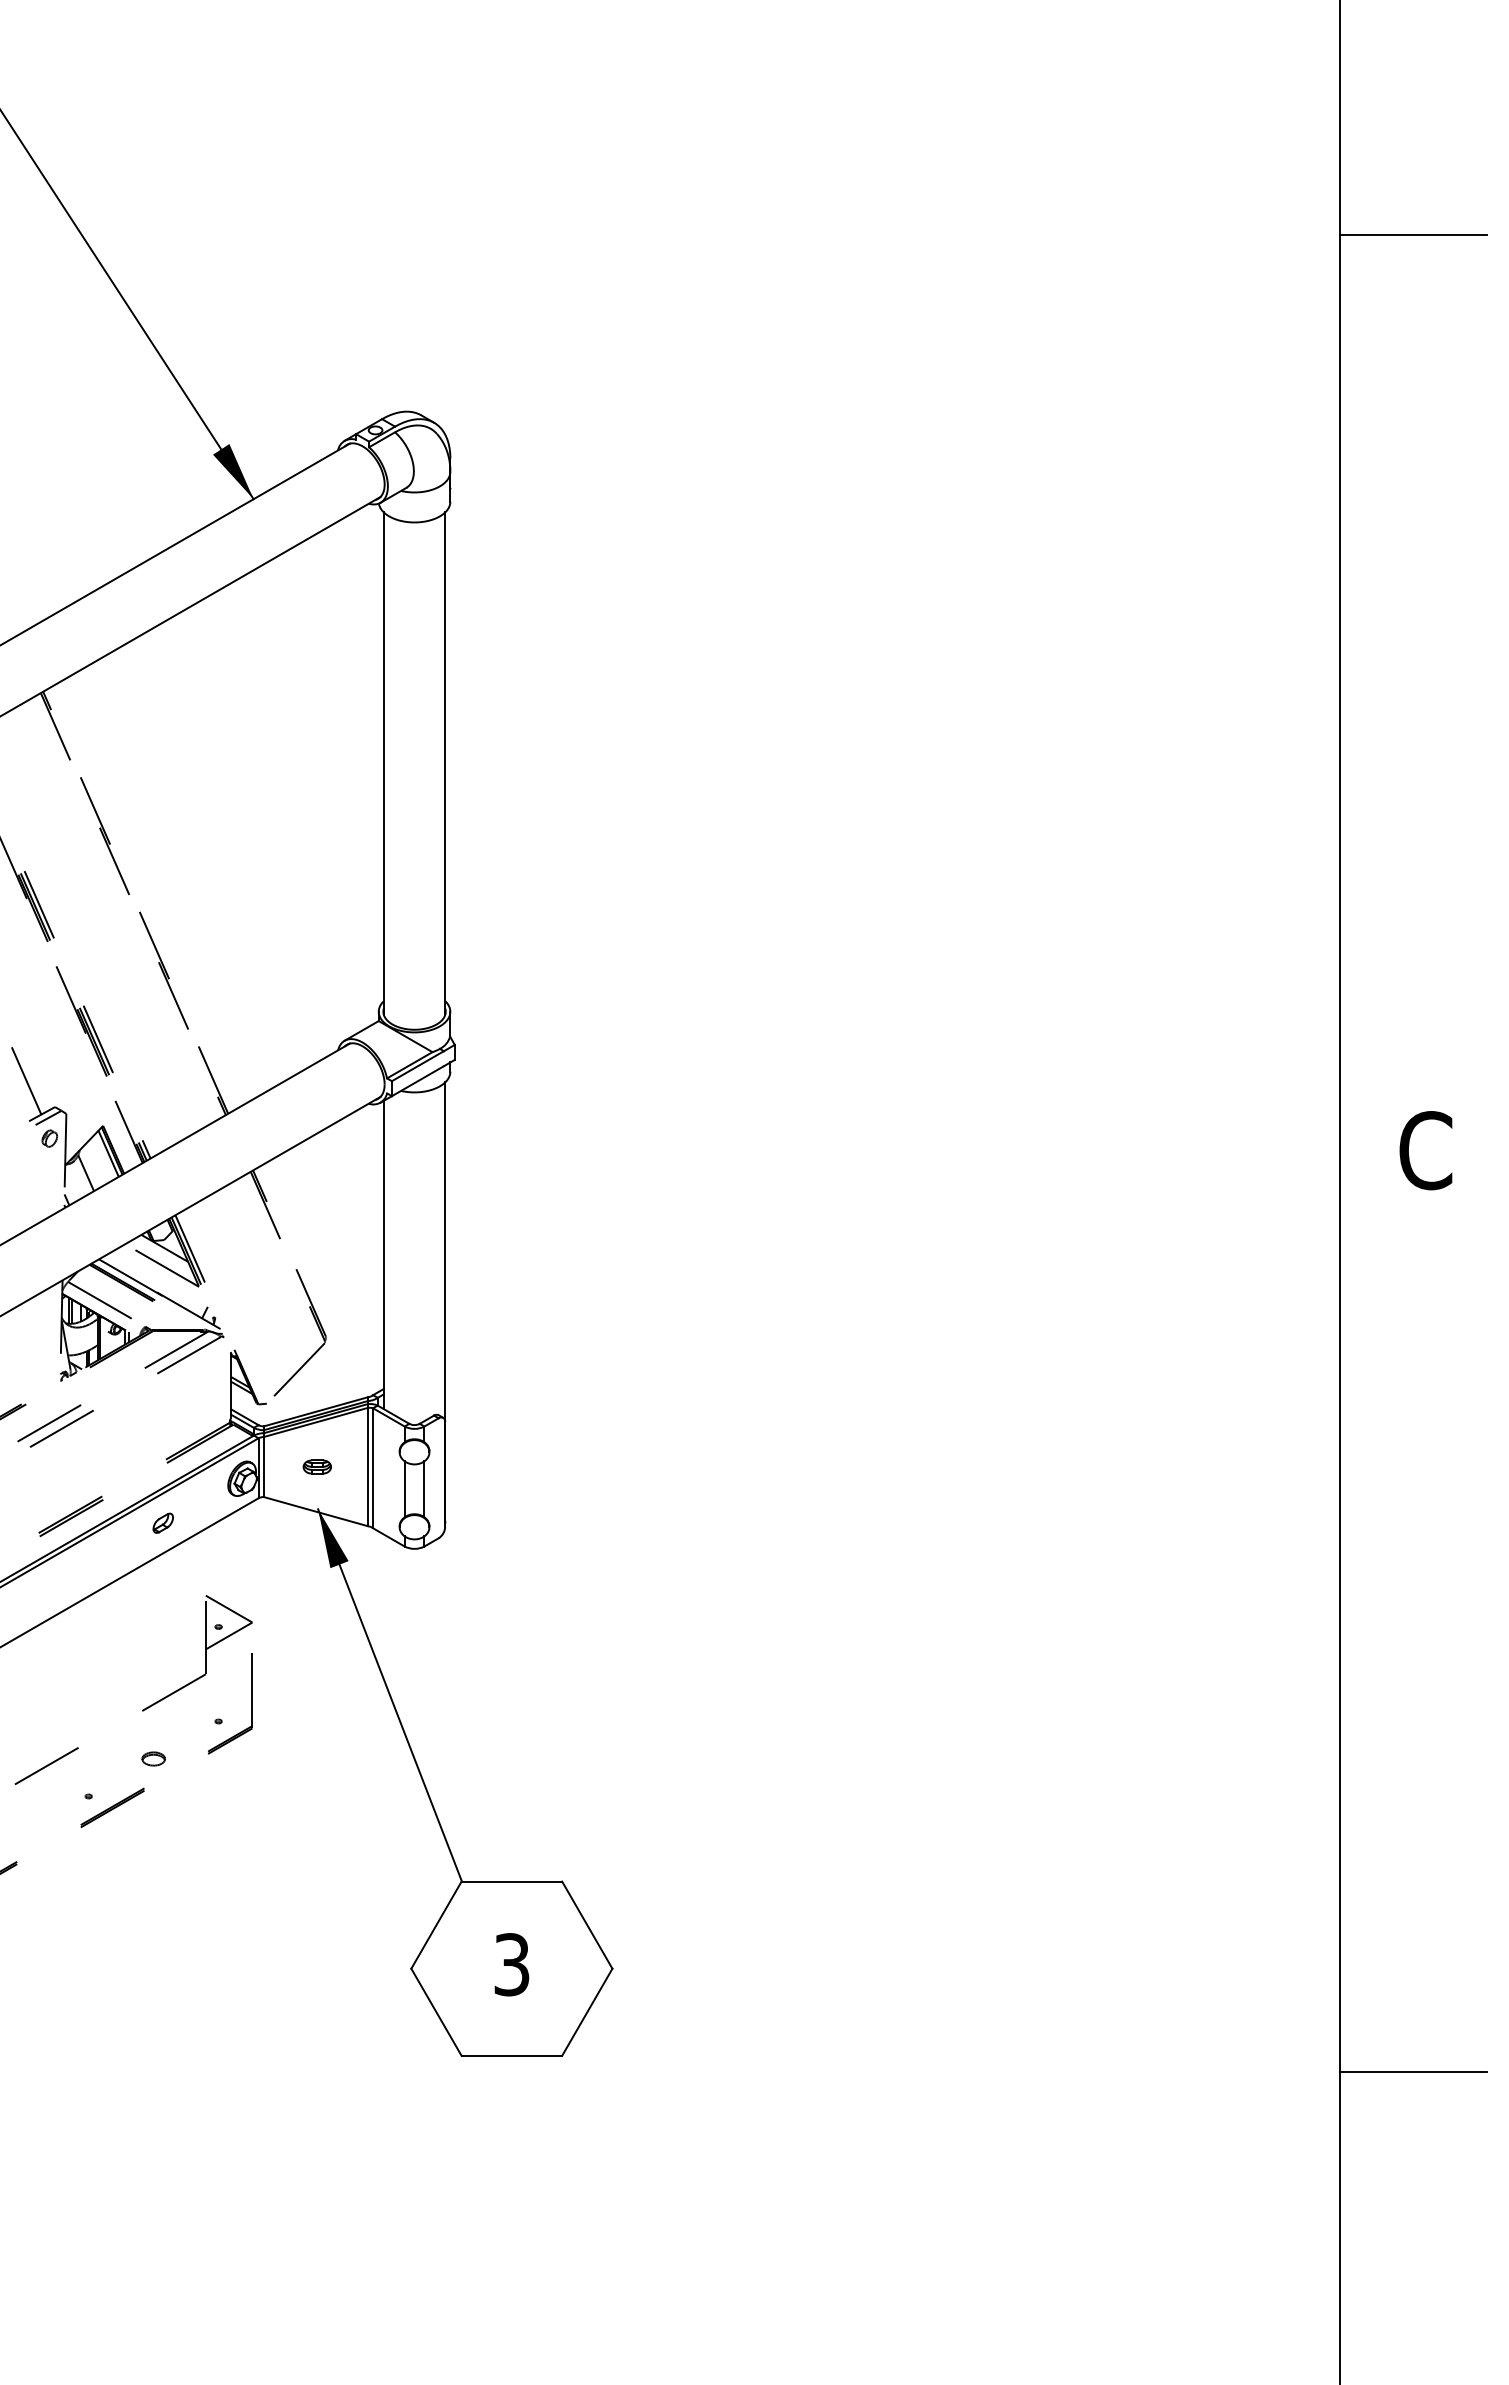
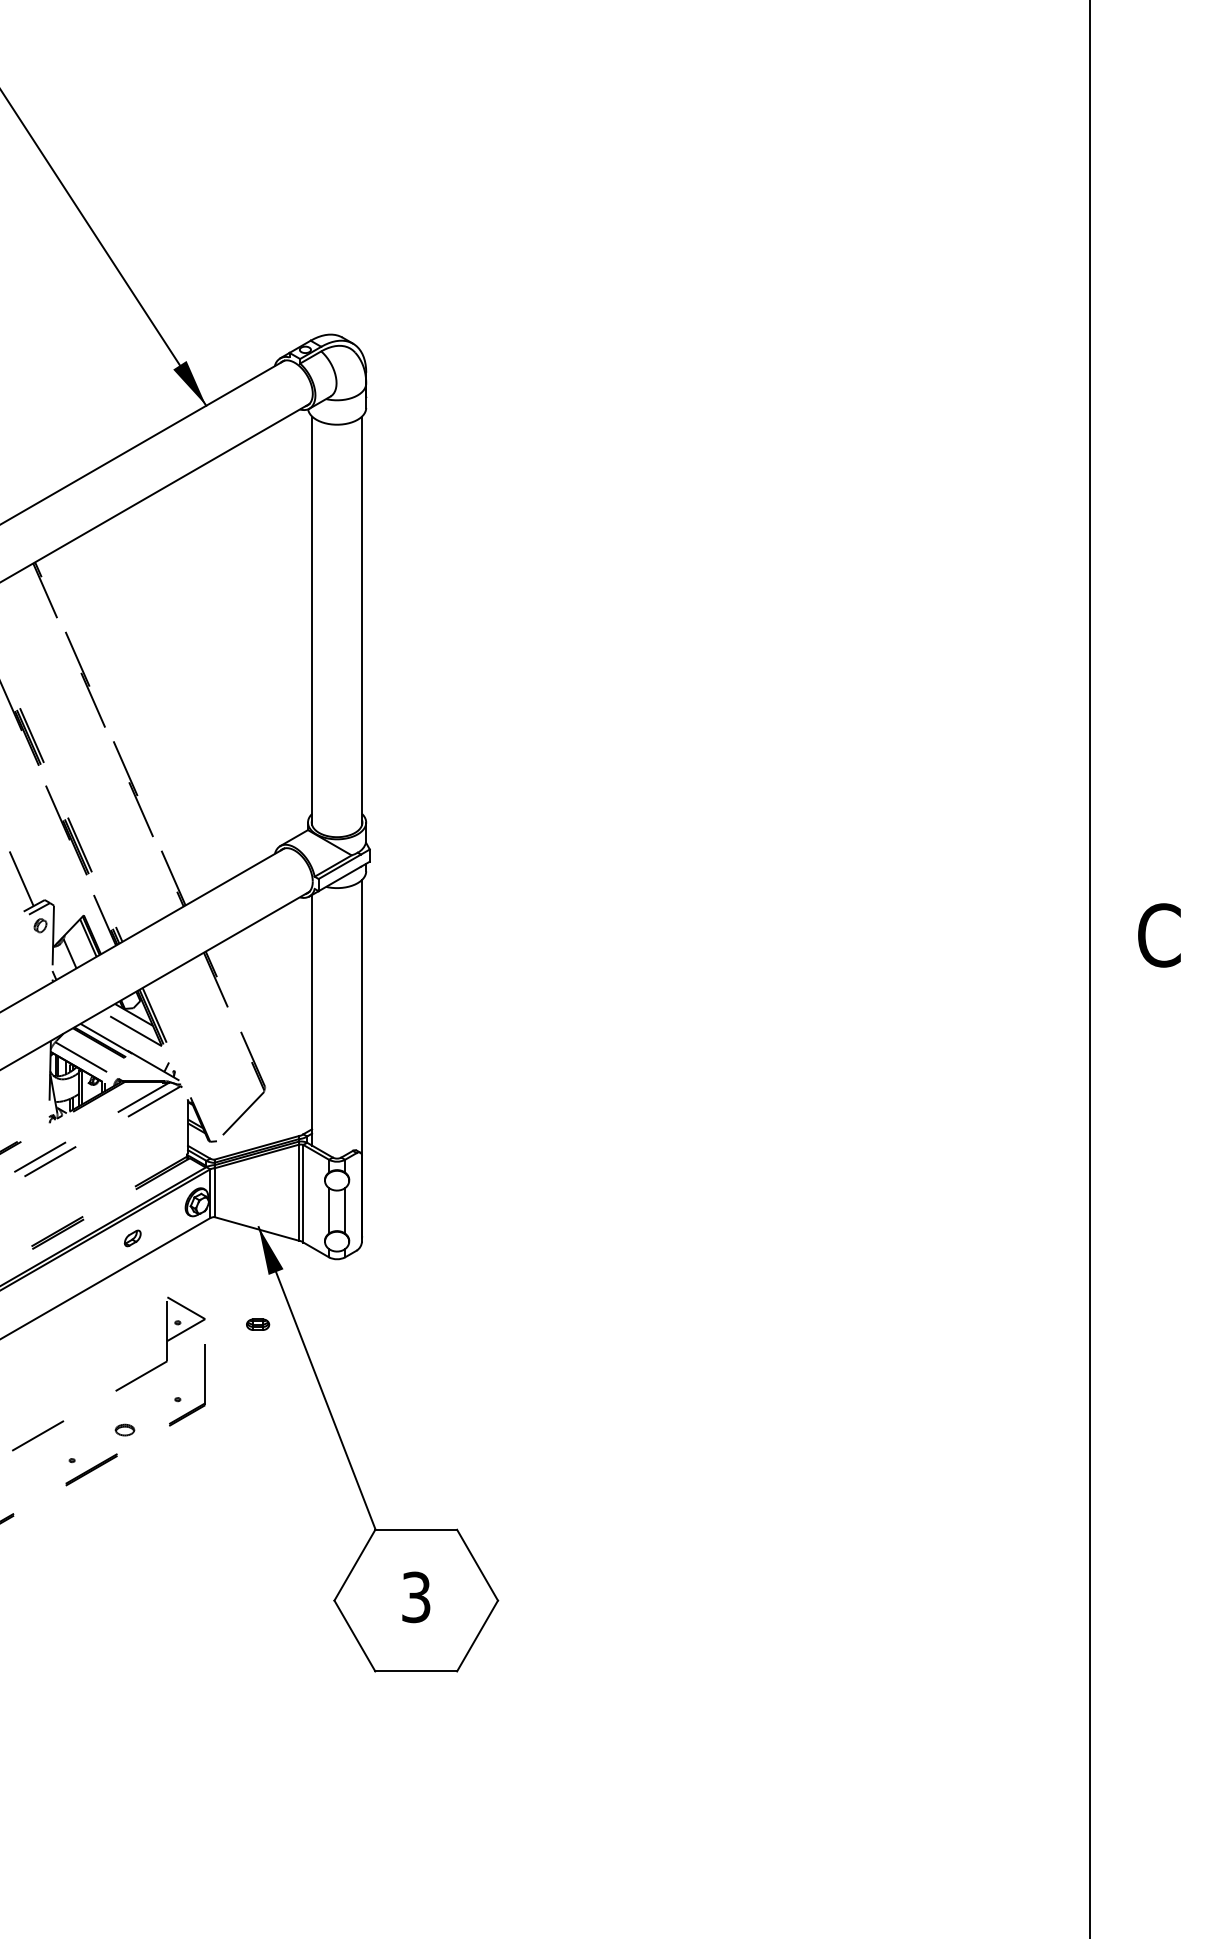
line: (1413, 234) -> (1149, 190), removed
part: (317, 1466) -> (258, 1324), moved
line: (1413, 2071) -> (1149, 1684), removed

